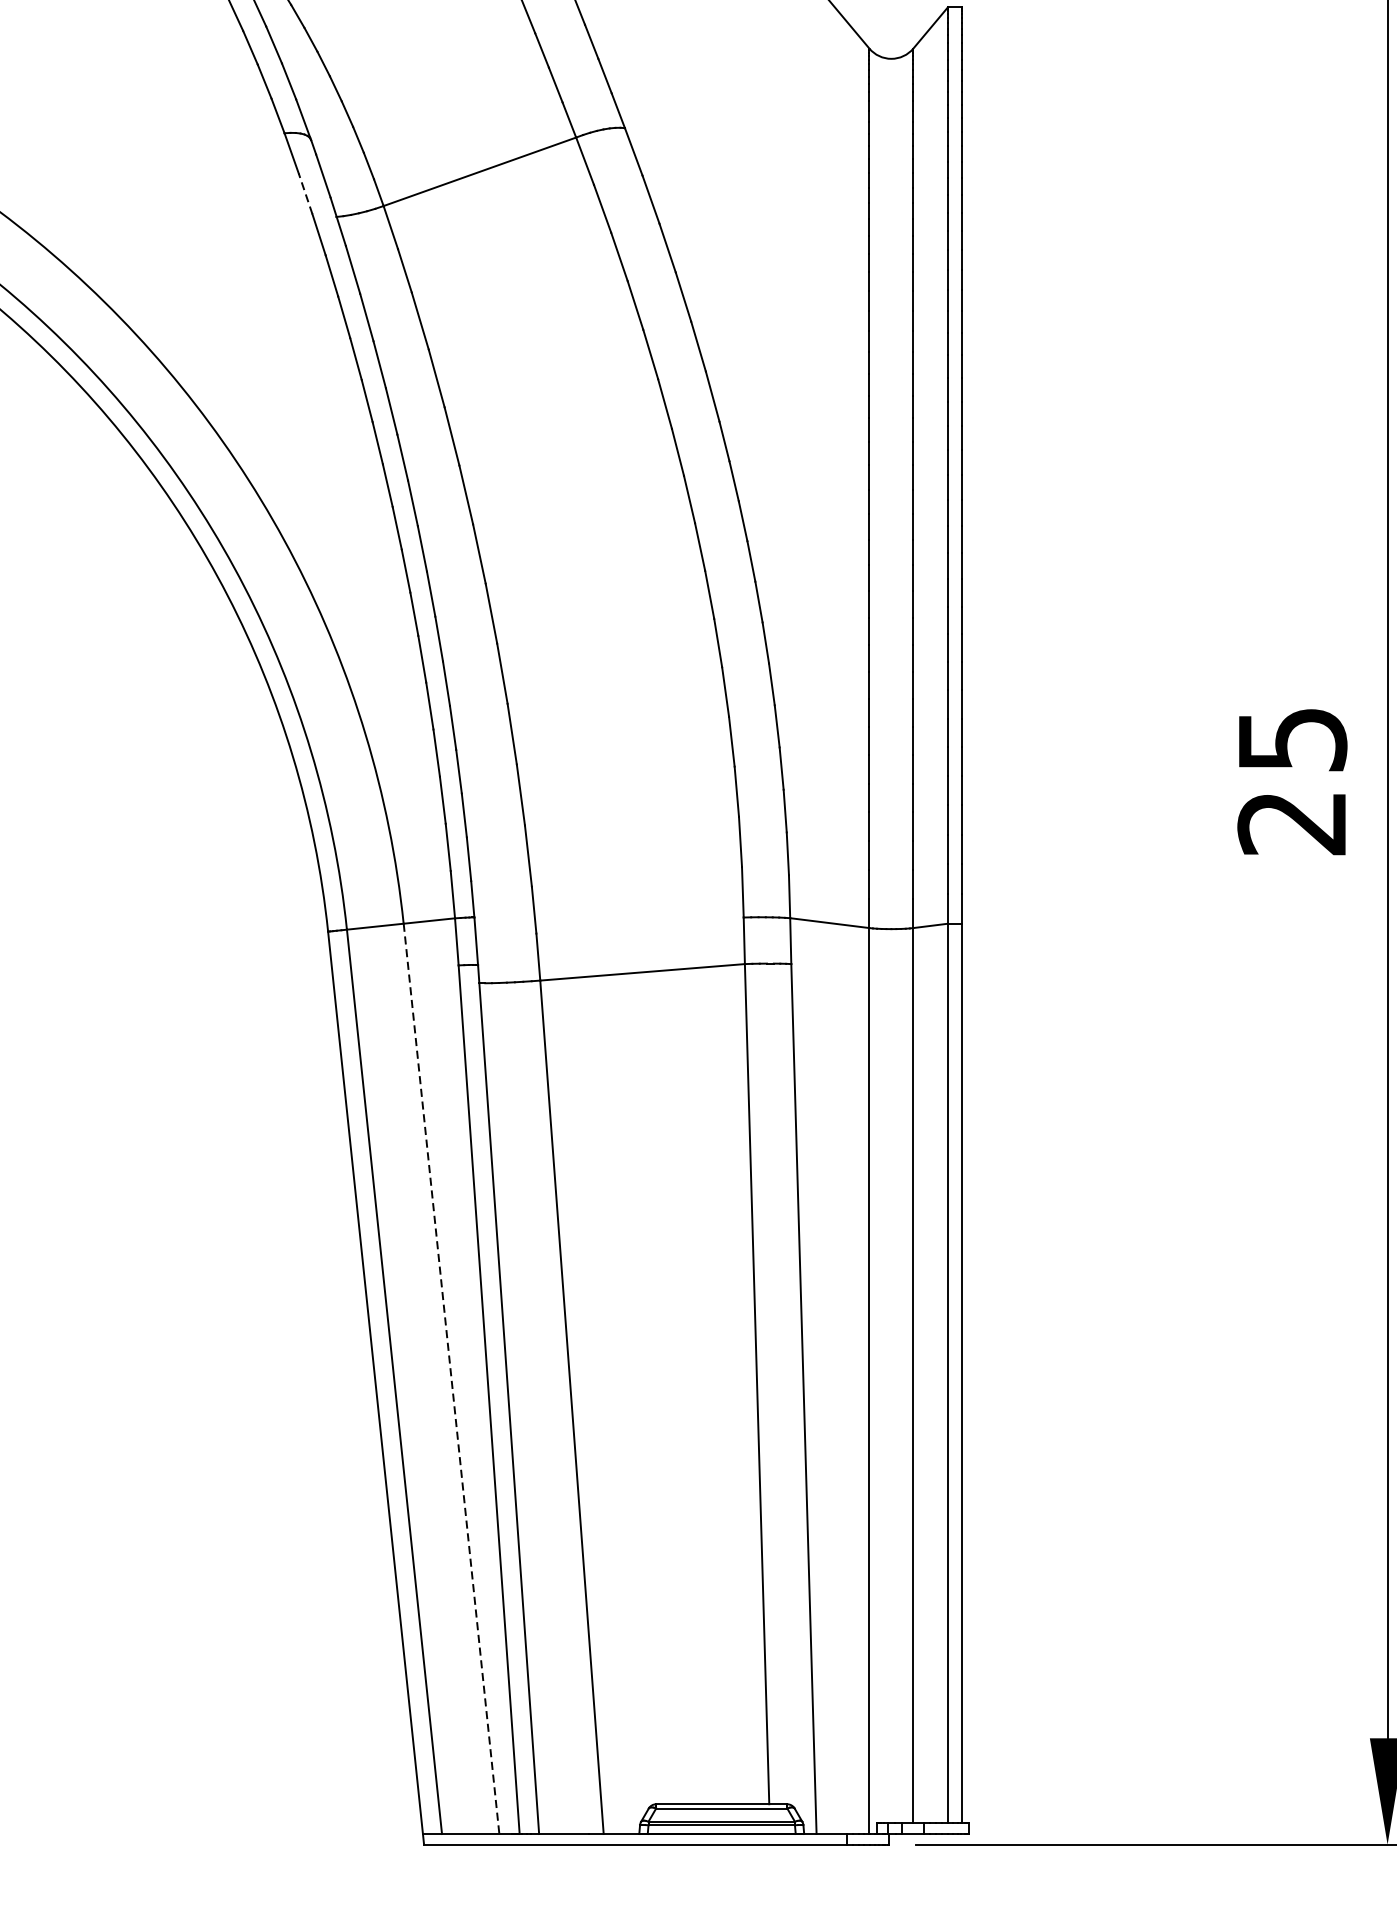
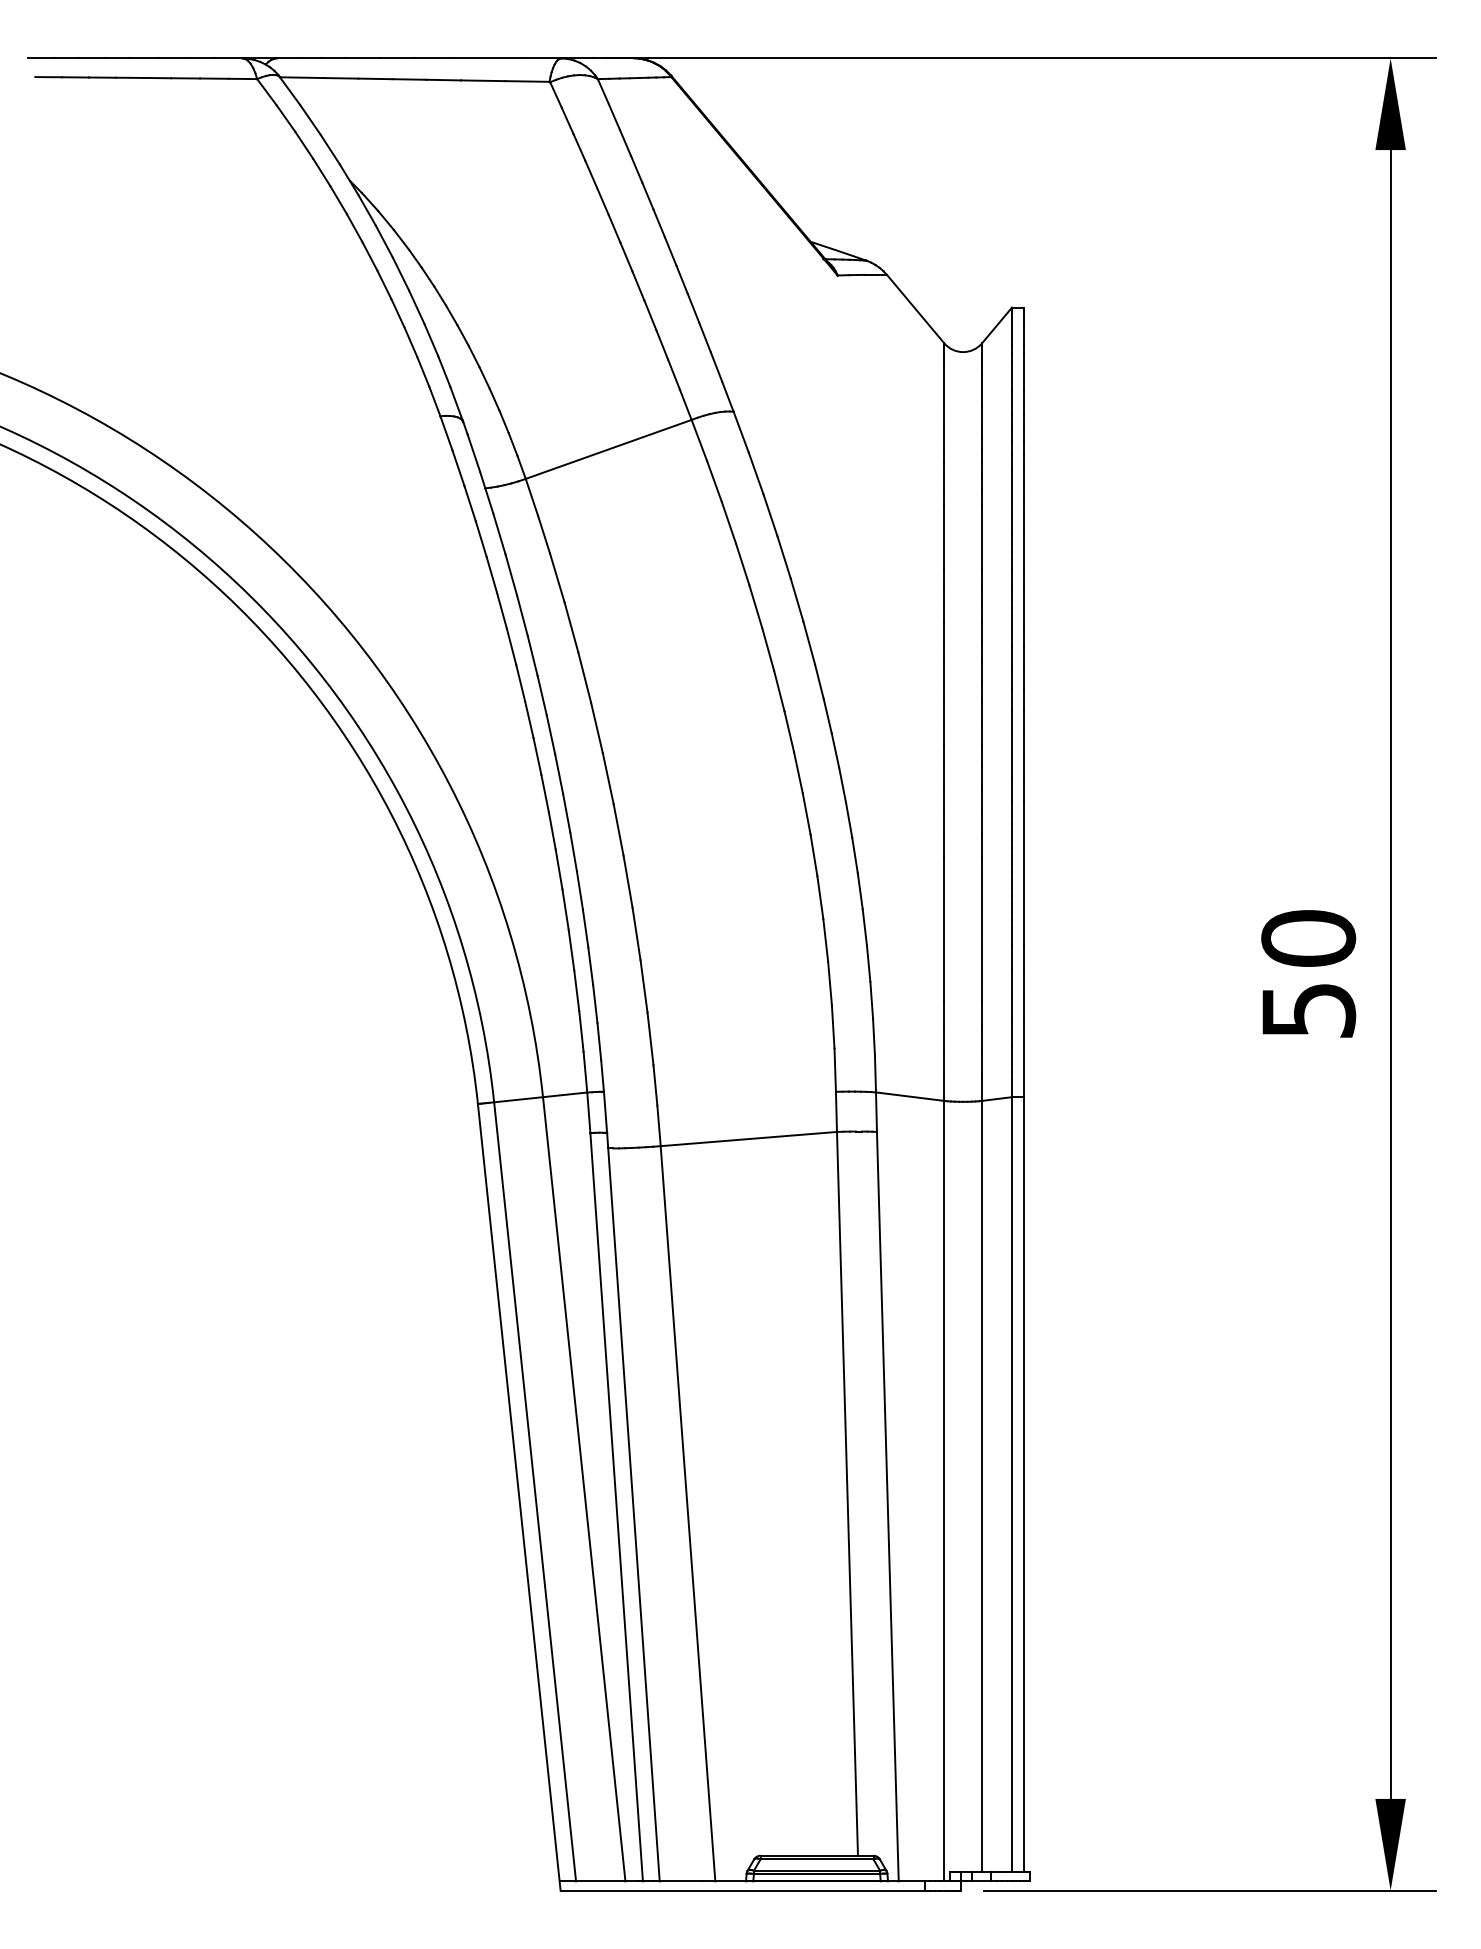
line: (305, 192) -> (458, 467), dashed -> solid
text: (1292, 781) -> (1308, 974), 25 -> 50
line: (451, 1379) -> (584, 1489), dashed -> solid

